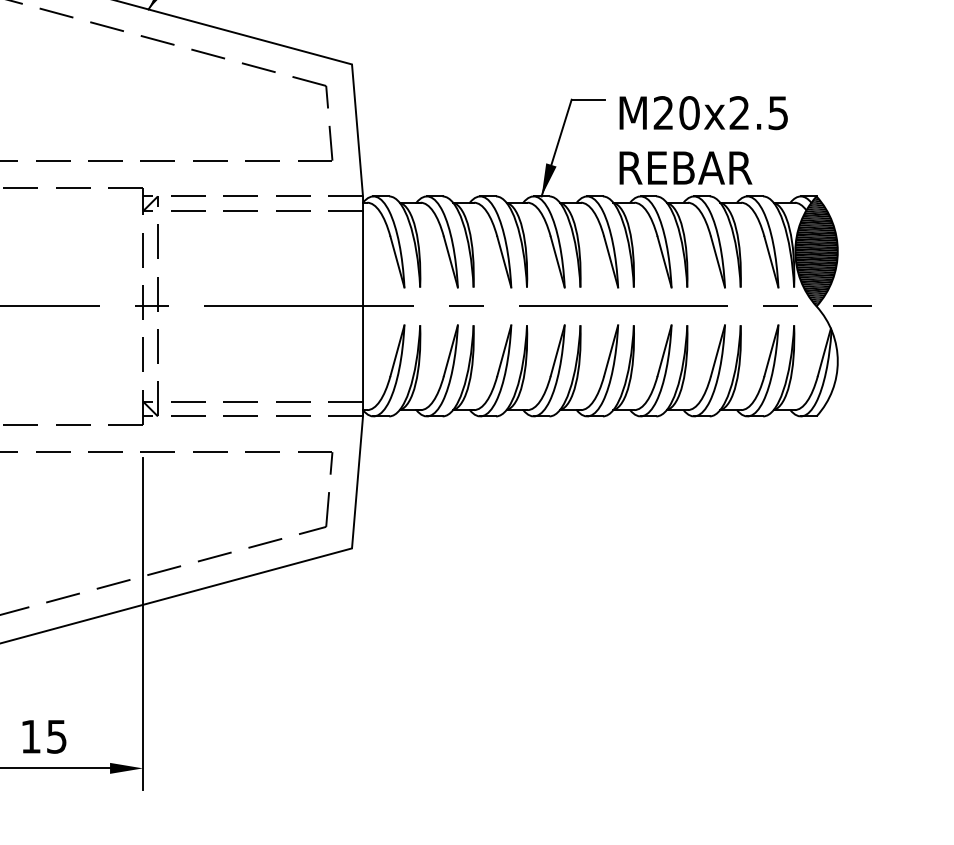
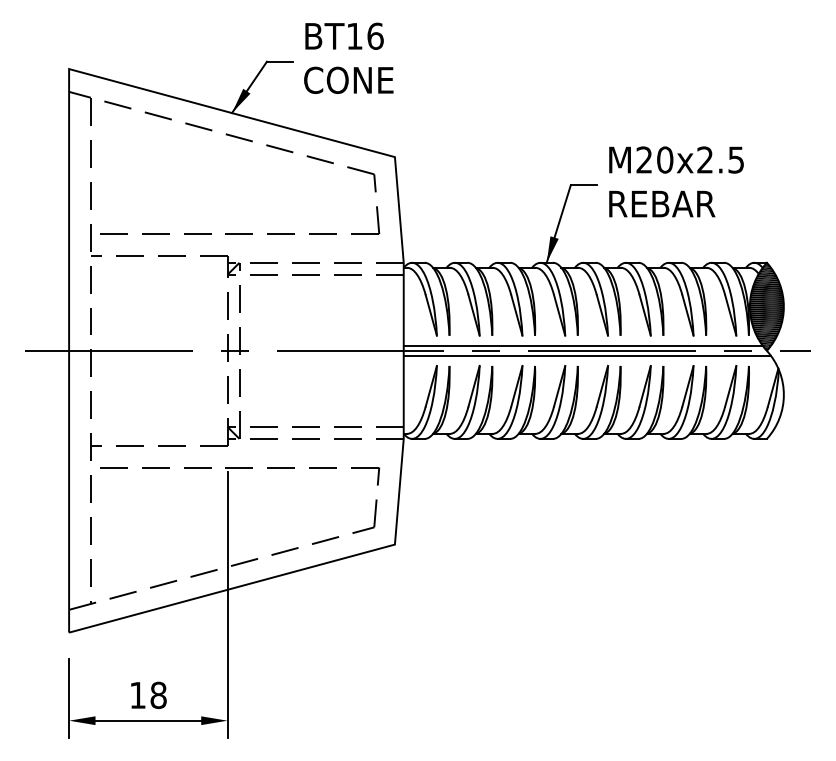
text: (703, 139) -> (676, 181), moved
line: (586, 299) -> (582, 345), added
line: (592, 312) -> (587, 355), added
text: (56, 735) -> (158, 694), 15 -> 18

